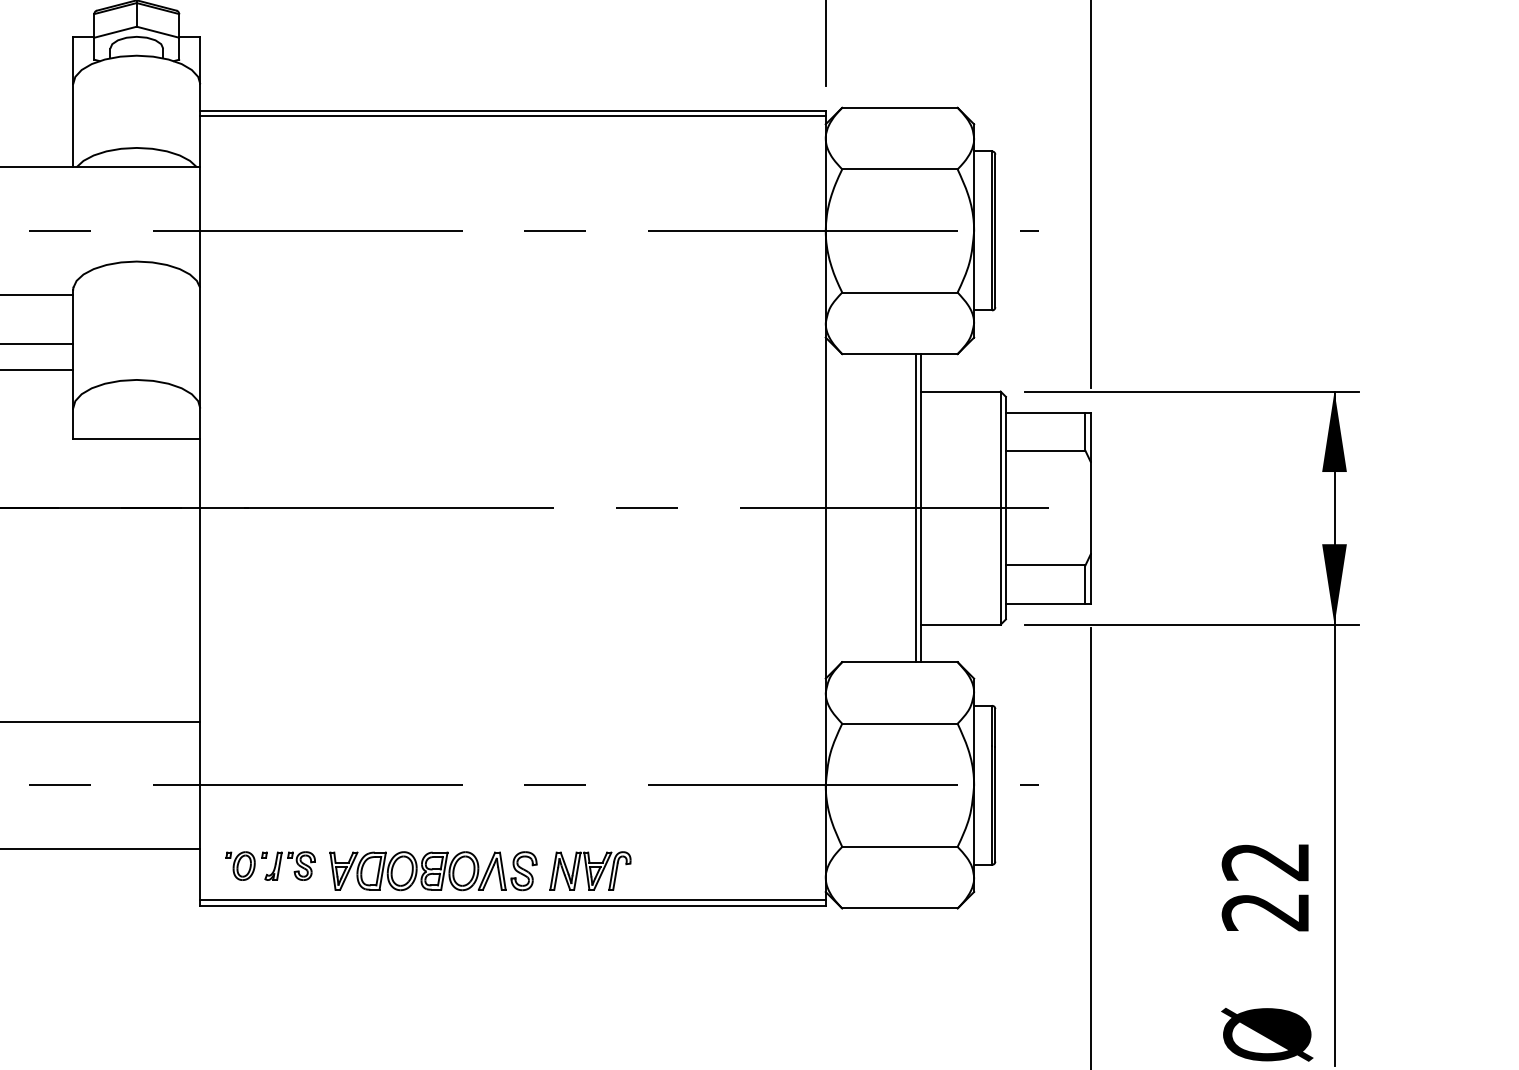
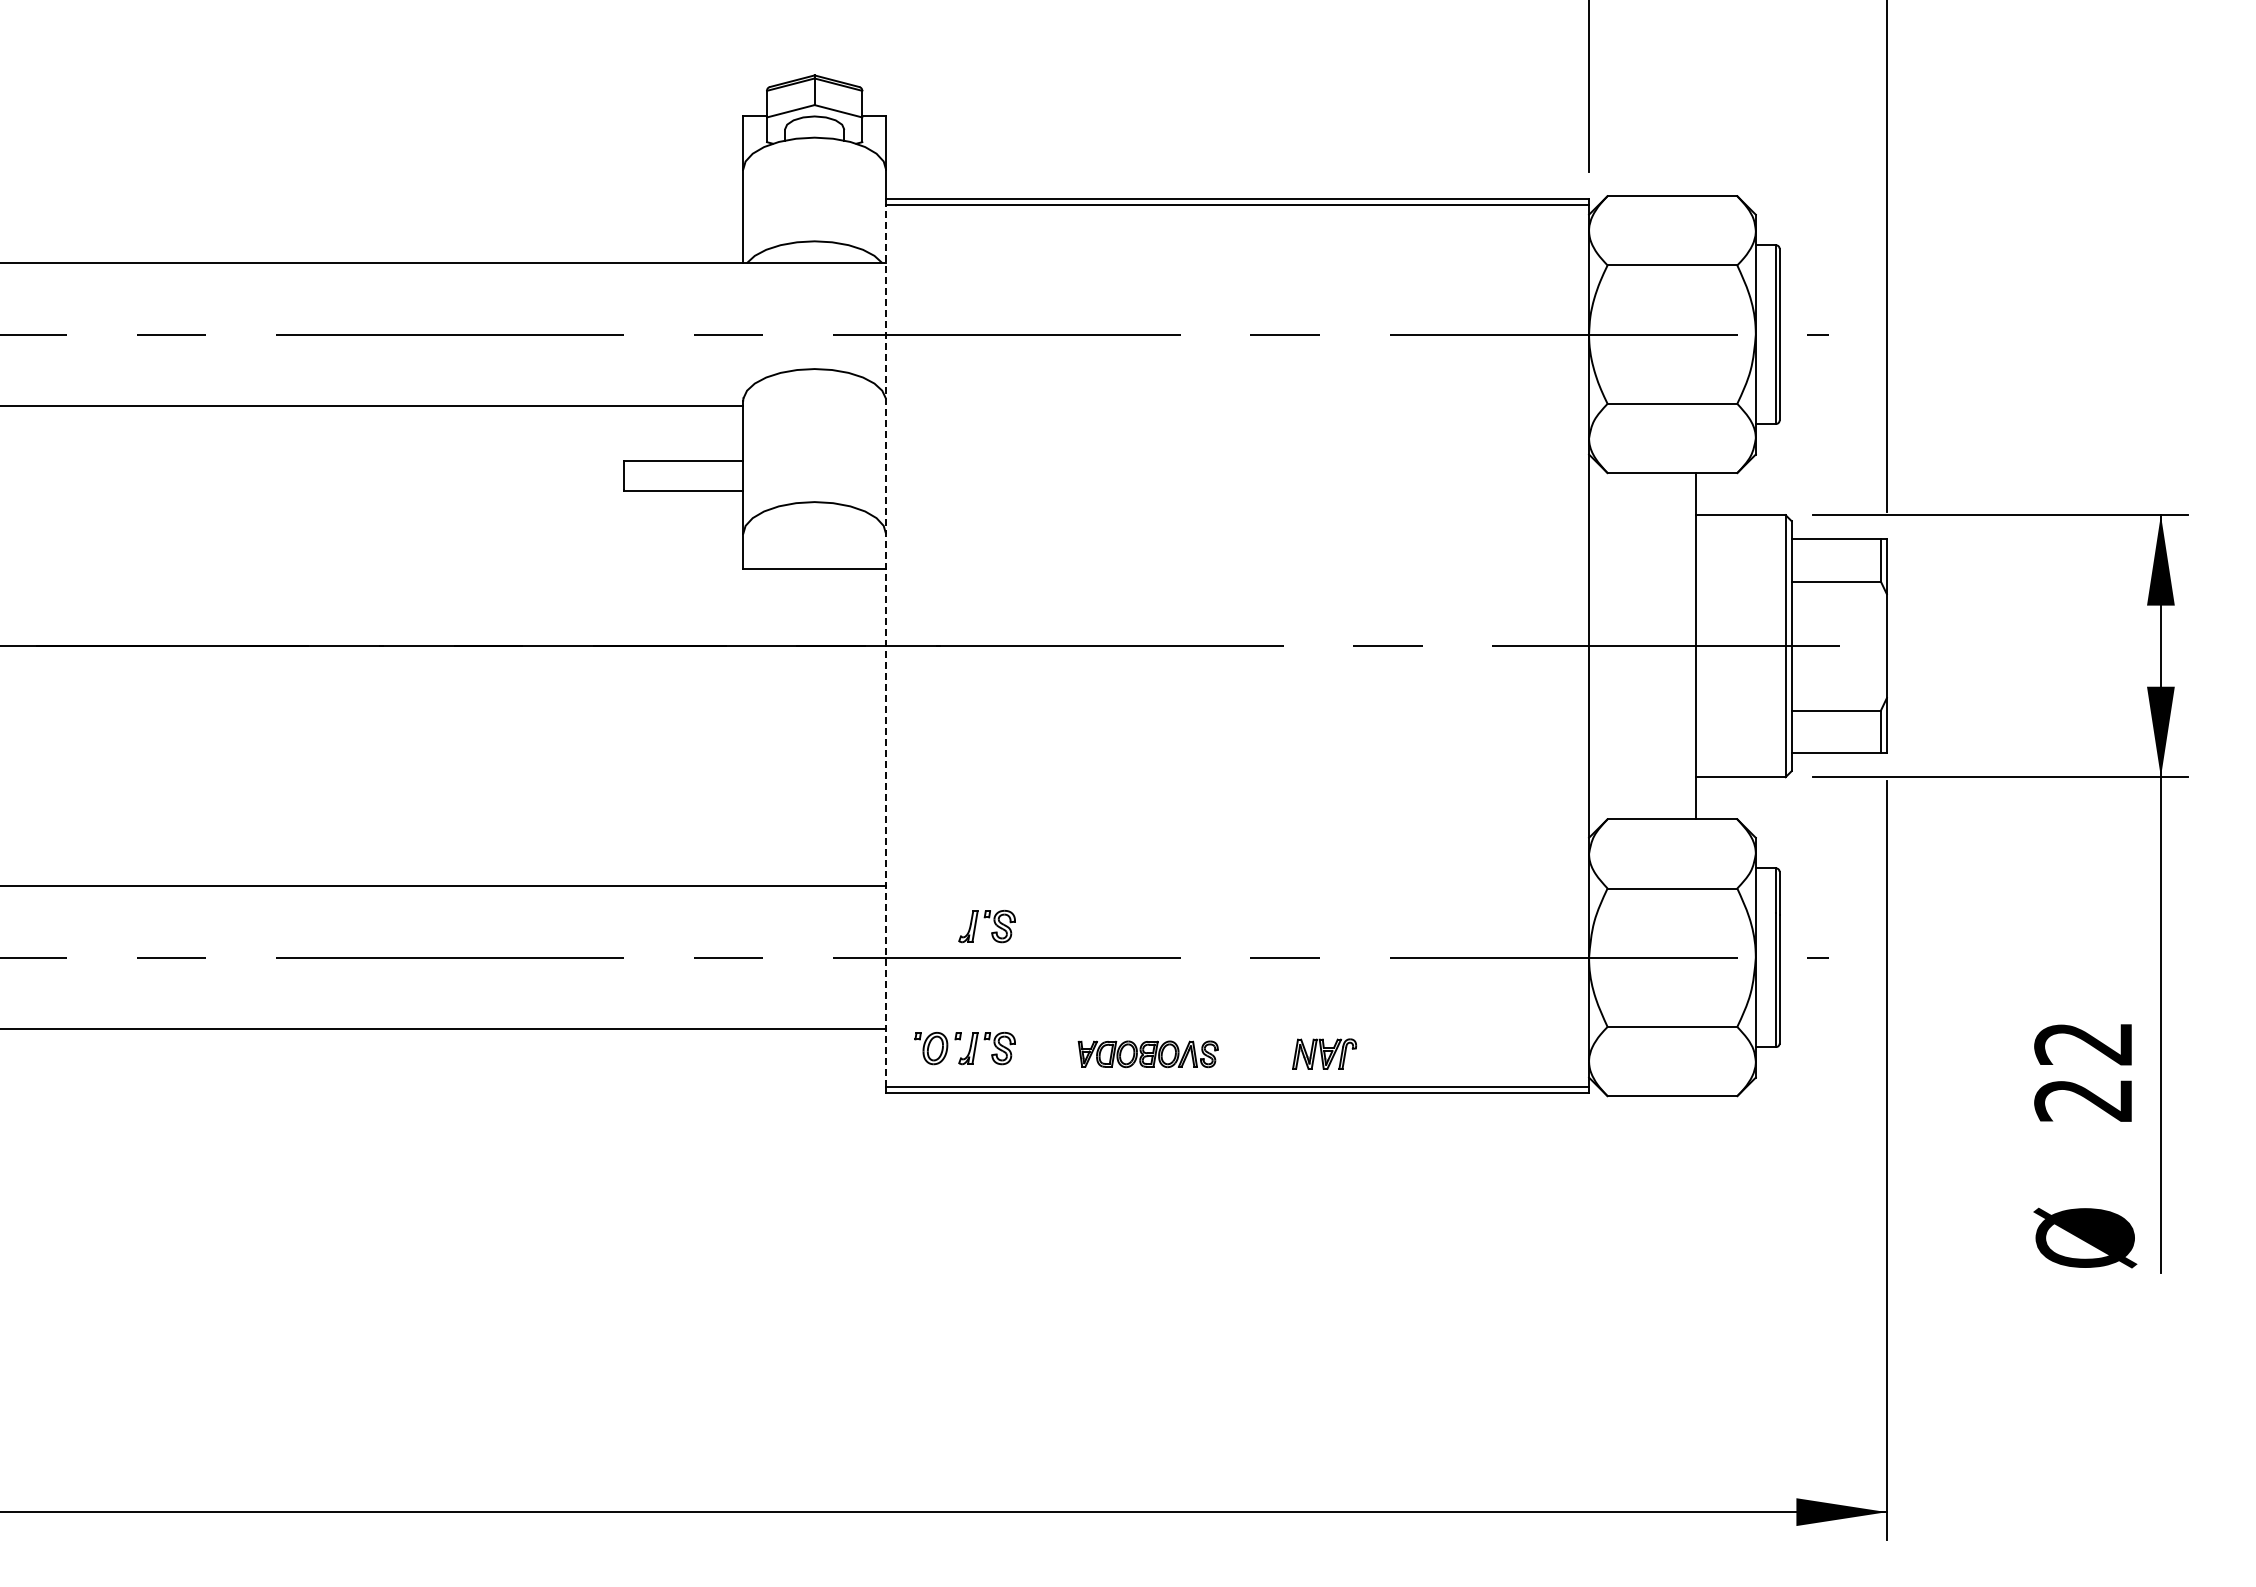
line: (200, 508) -> (886, 646), solid -> dashed
line: (916, 508) -> (1690, 646), removed
part: (294, 762) -> (991, 932), added
part: (433, 871) -> (1148, 1054), size x0.6
part: (590, 871) -> (1324, 1054), size x0.7

